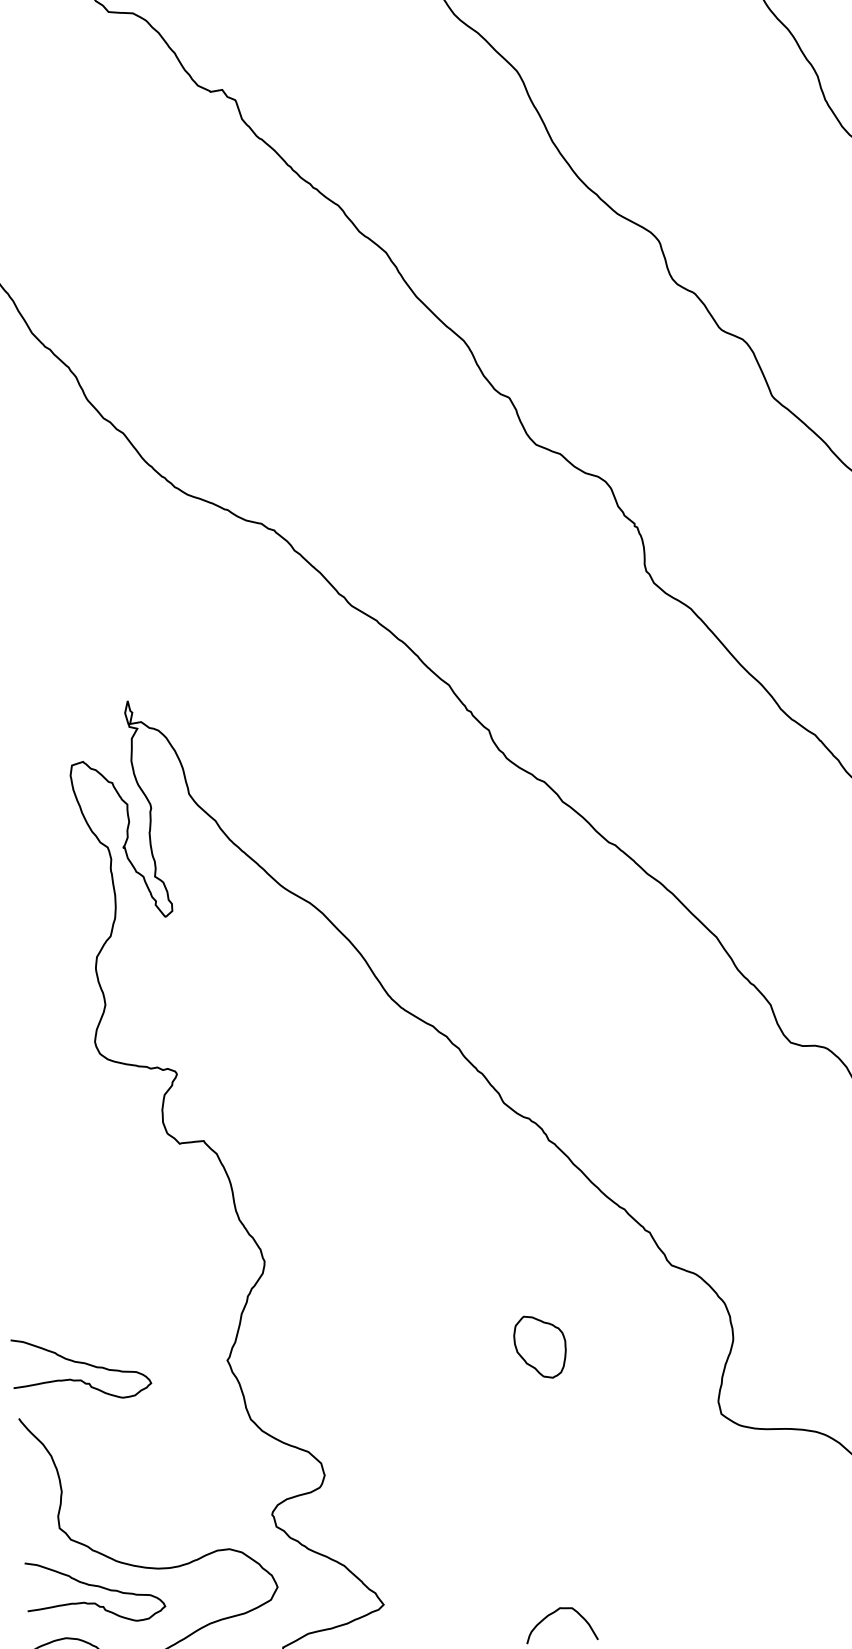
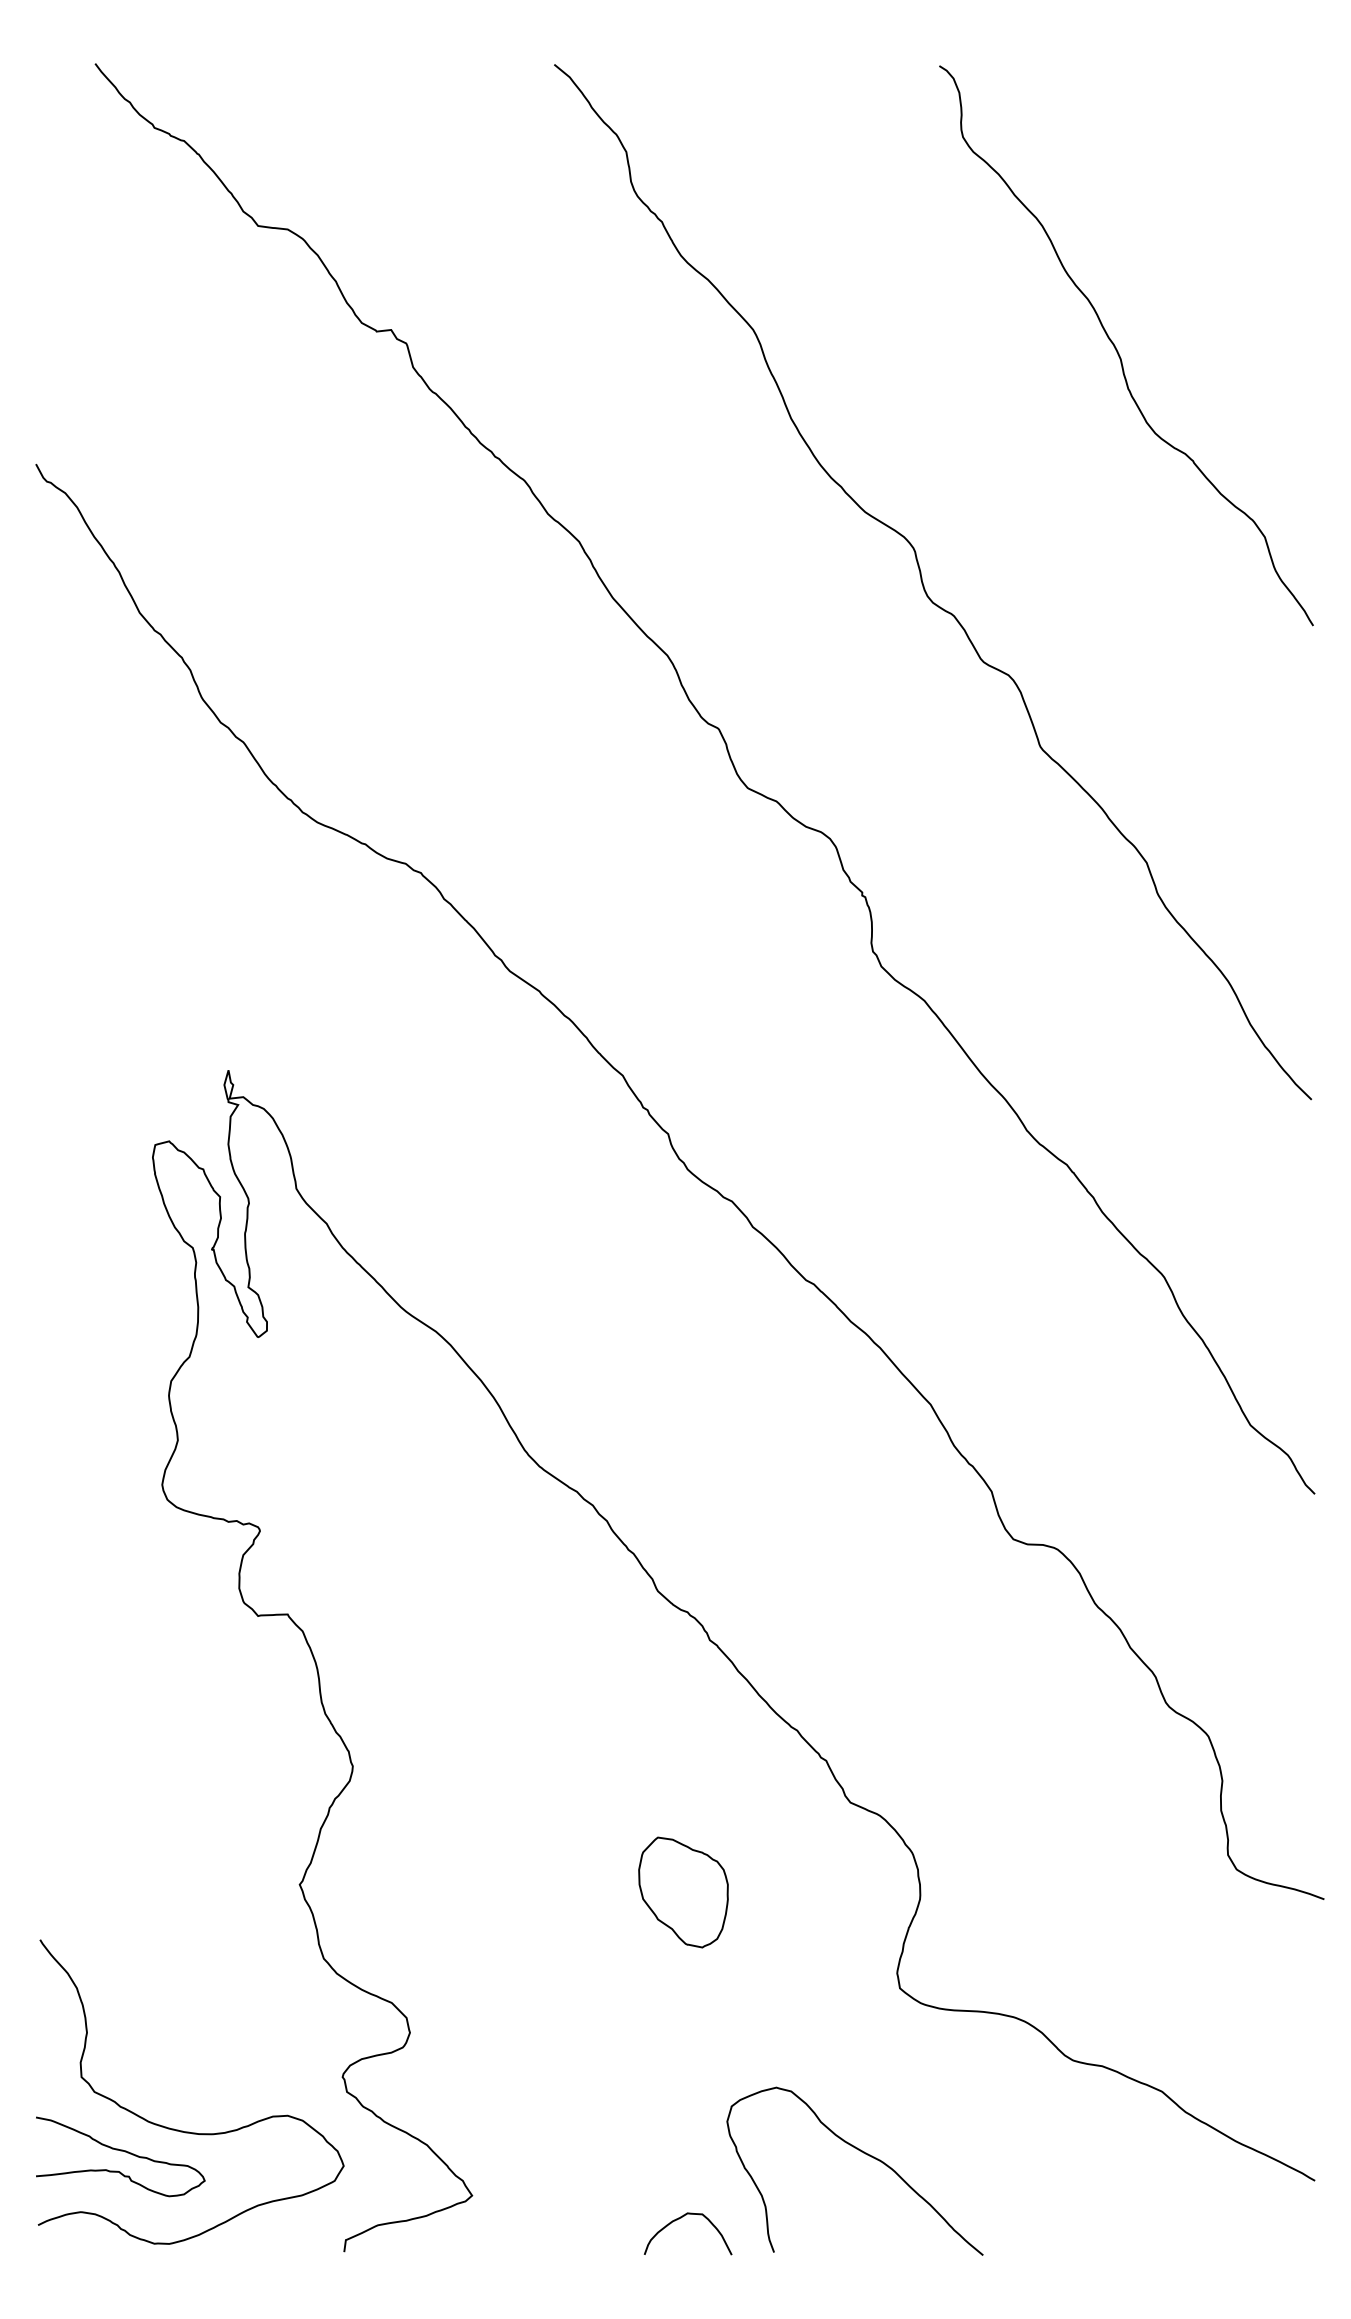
part: (540, 1347) -> (683, 1892), size x1.43
curve: (81, 1363) -> (120, 1877), removed
curve: (700, 1550) -> (863, 2153), added

